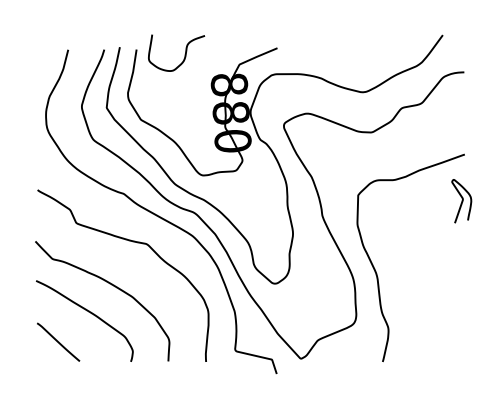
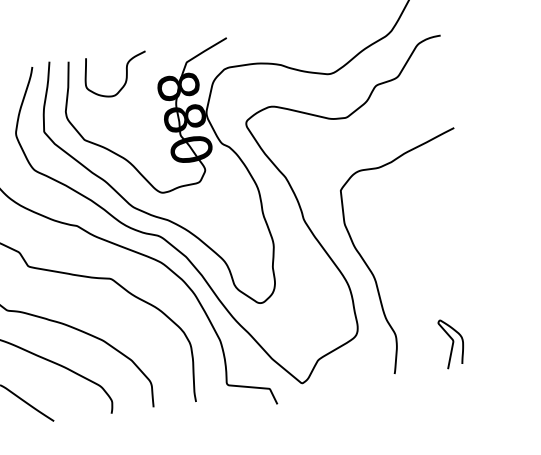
curve: (184, 54) -> (125, 75), moved
curve: (461, 201) -> (452, 343), moved

